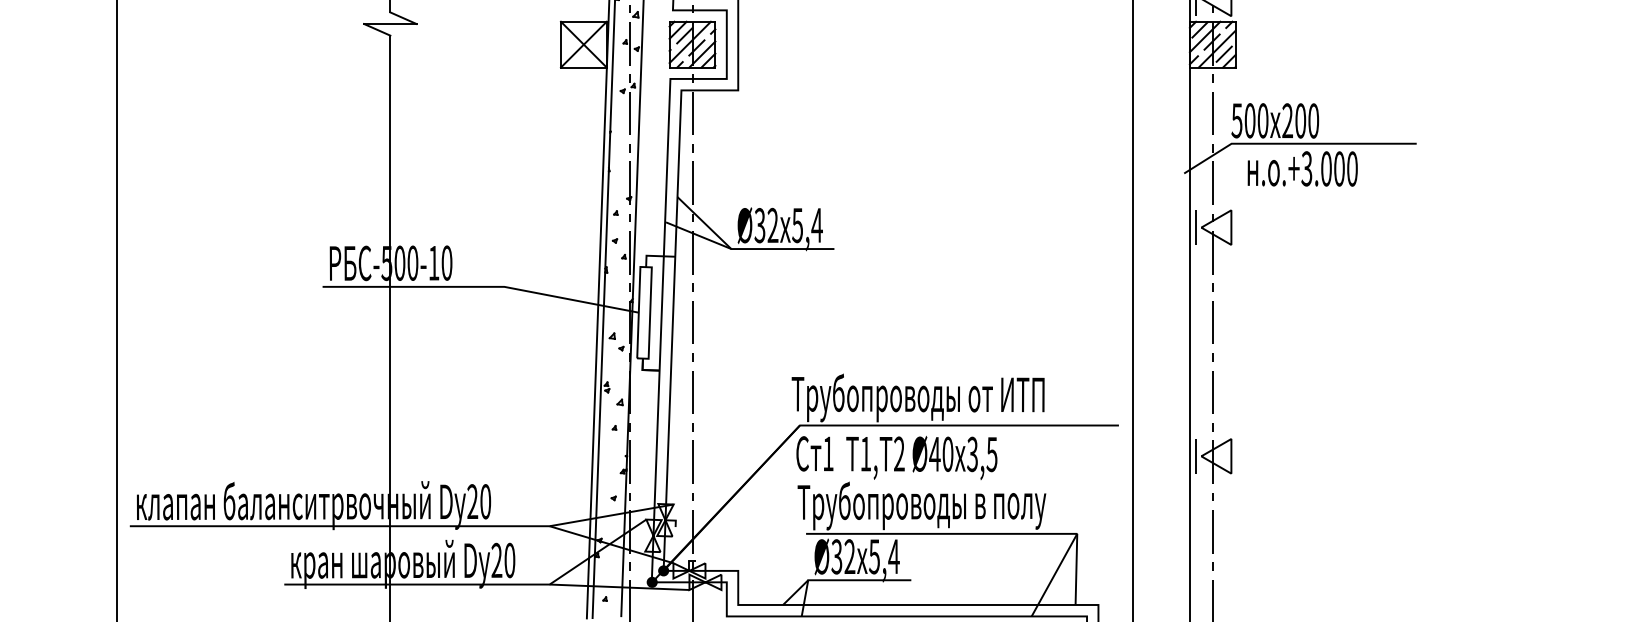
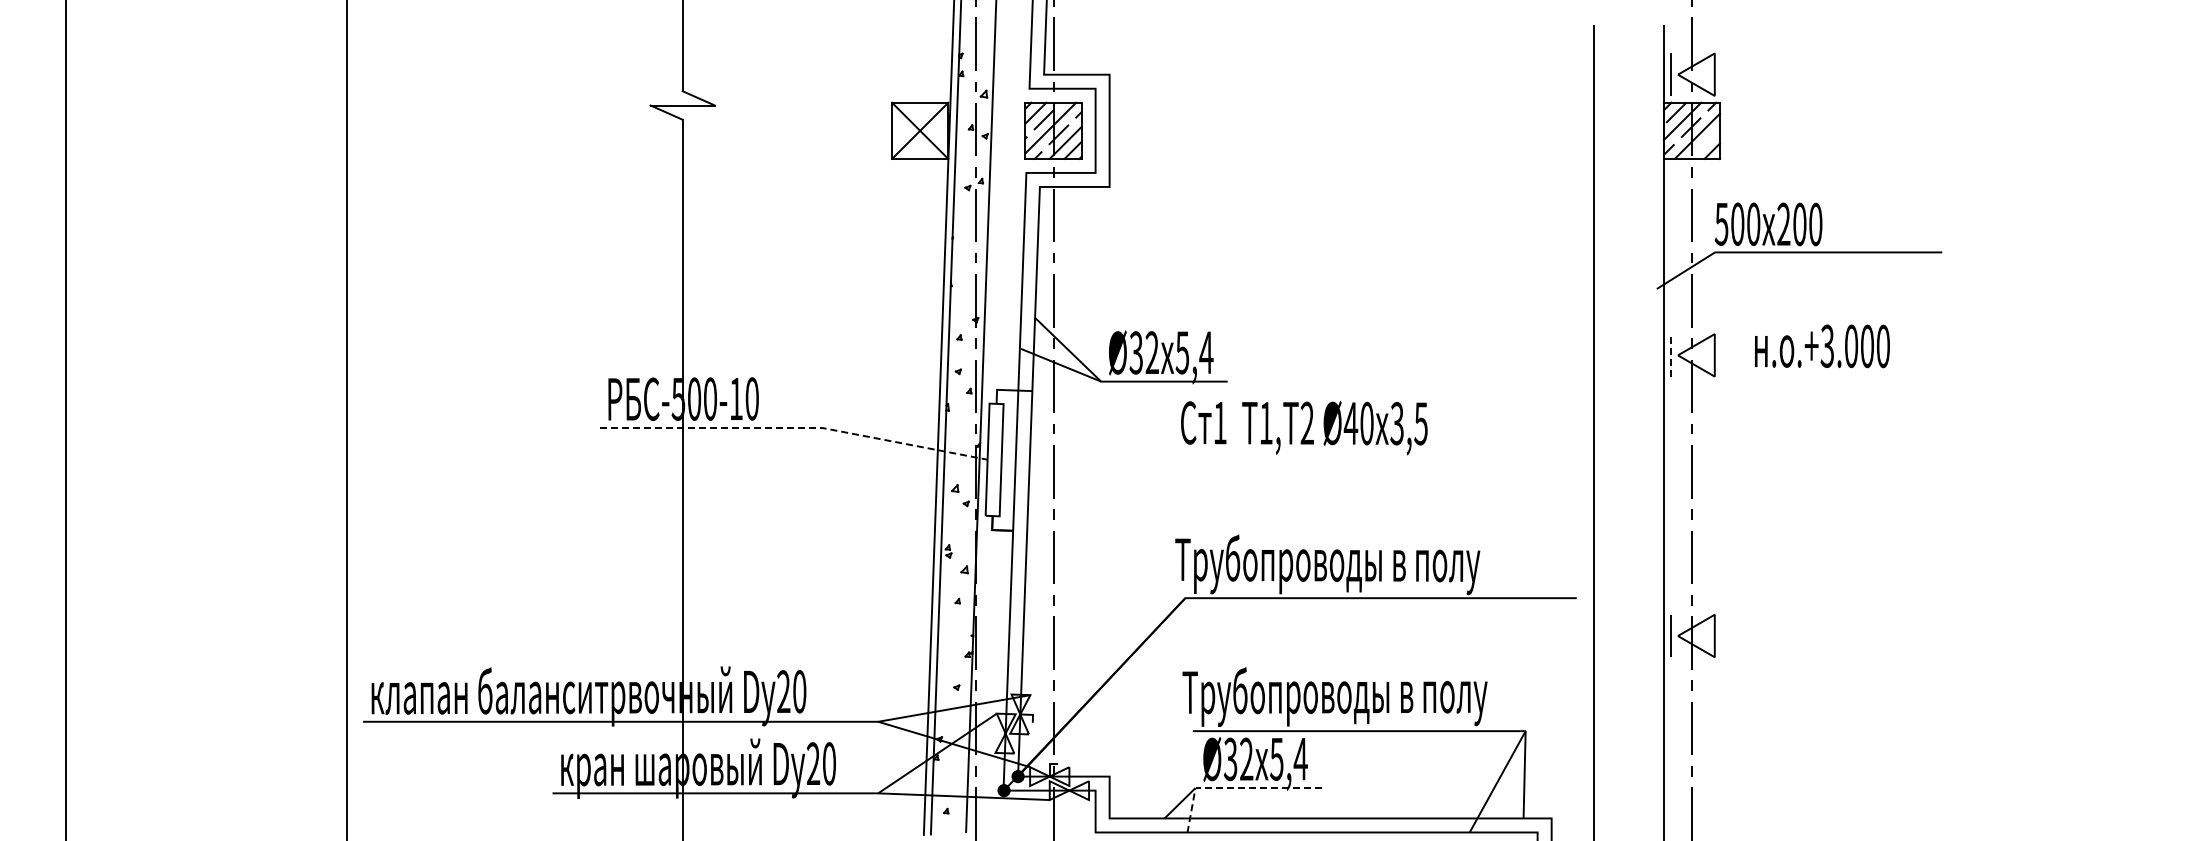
line: (1223, 54) -> (1705, 142), removed
text: (1302, 169) -> (1821, 346), moved
line: (1195, 226) -> (1670, 354), solid -> dashed
line: (482, 287) -> (795, 428), solid -> dashed
text: (1006, 400) -> (1438, 567), Трубопроводы от ИТП -> Трубопроводы в полу
text: (897, 458) -> (1304, 428), moved
line: (840, 580) -> (1235, 788), solid -> dashed

